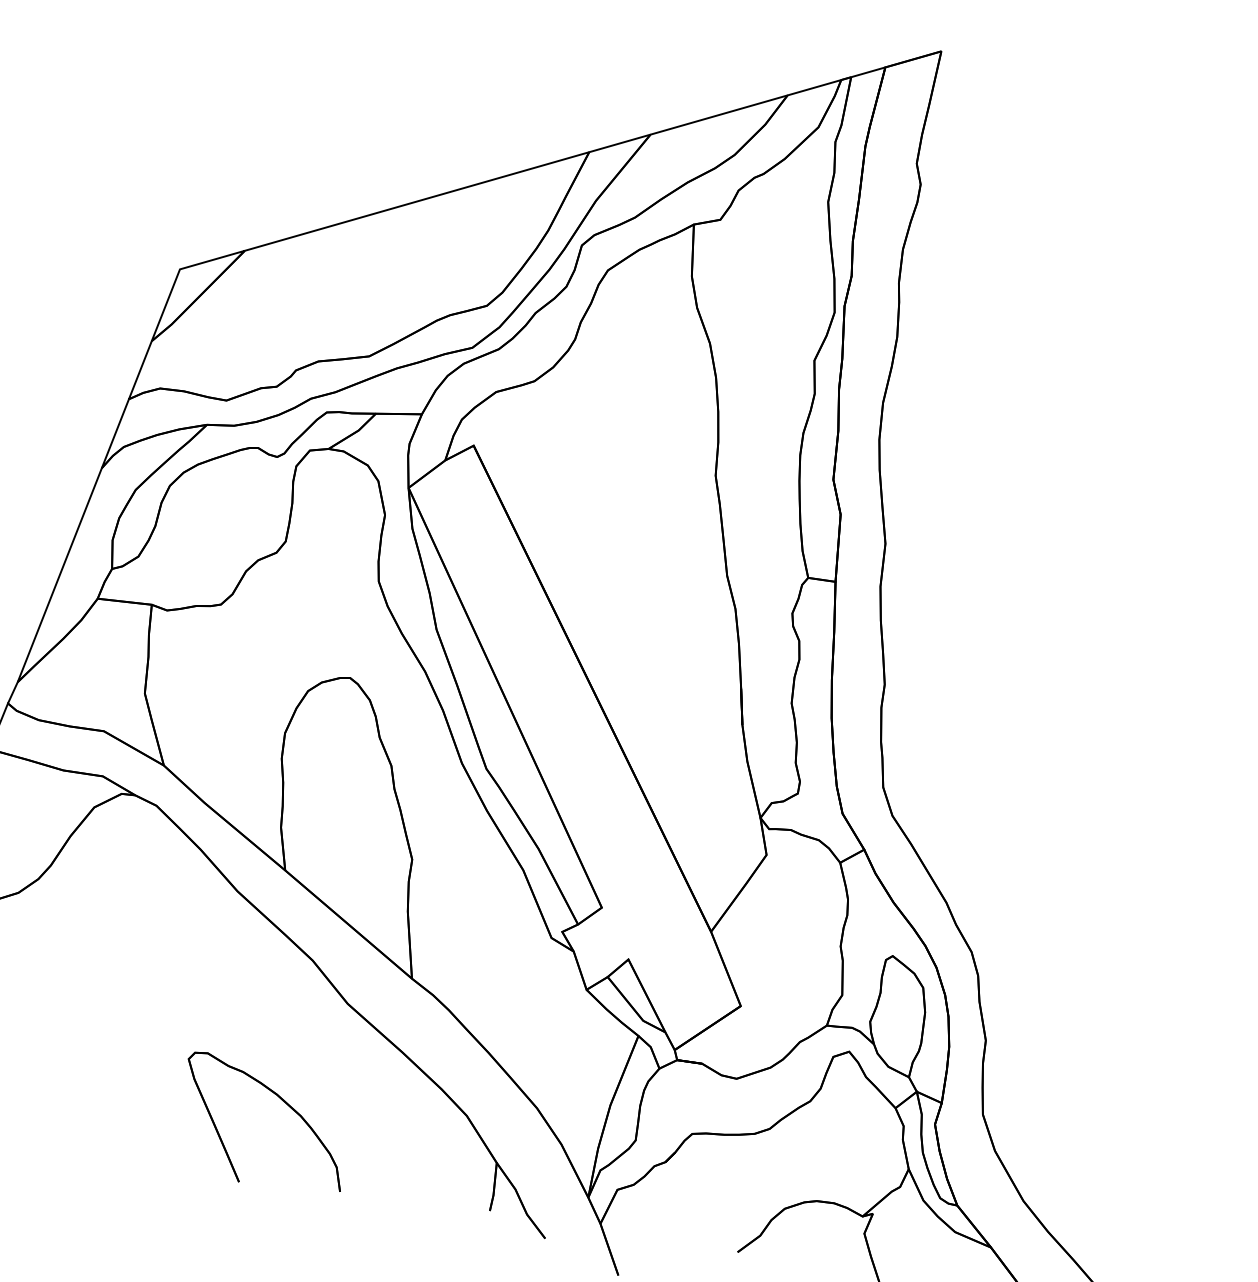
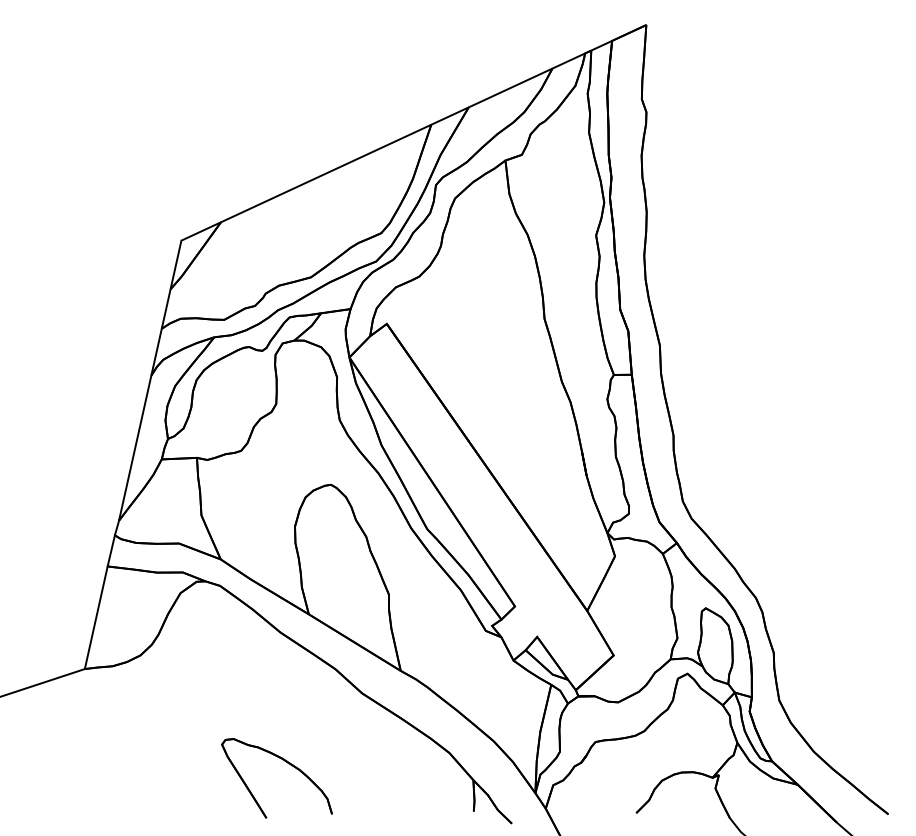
part: (284, 1103) -> (287, 763), moved

